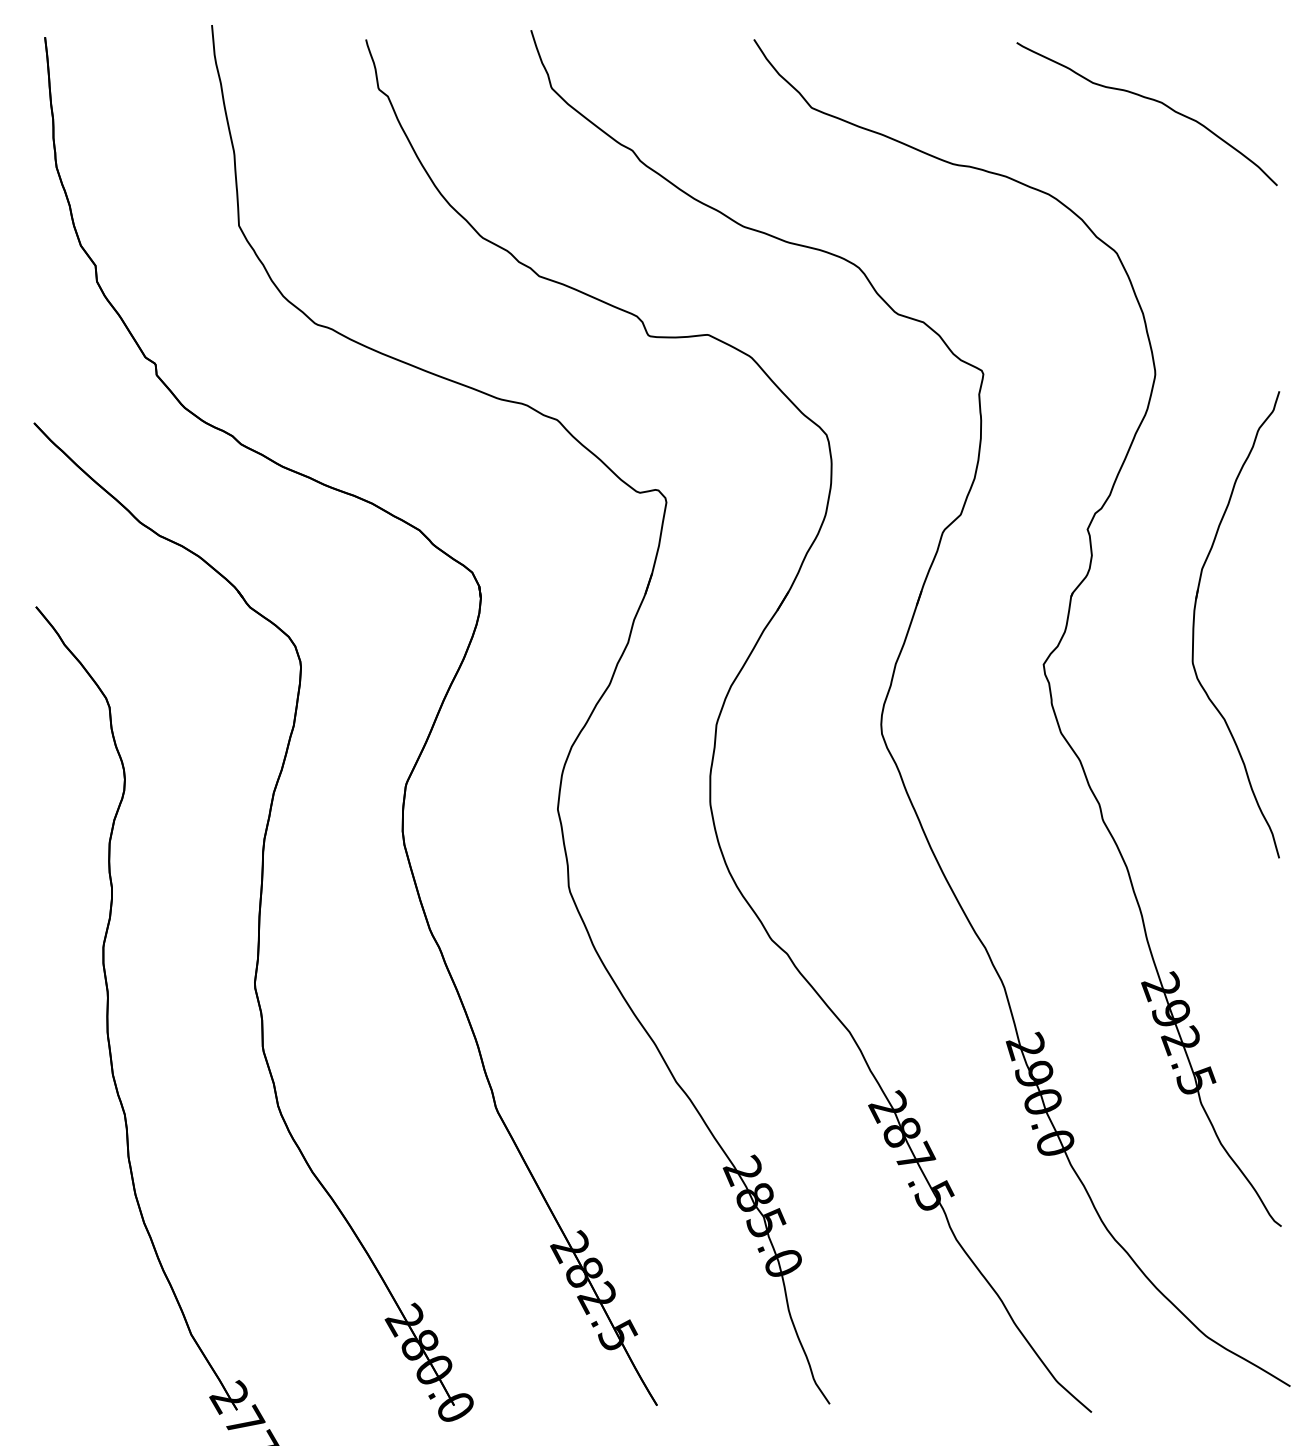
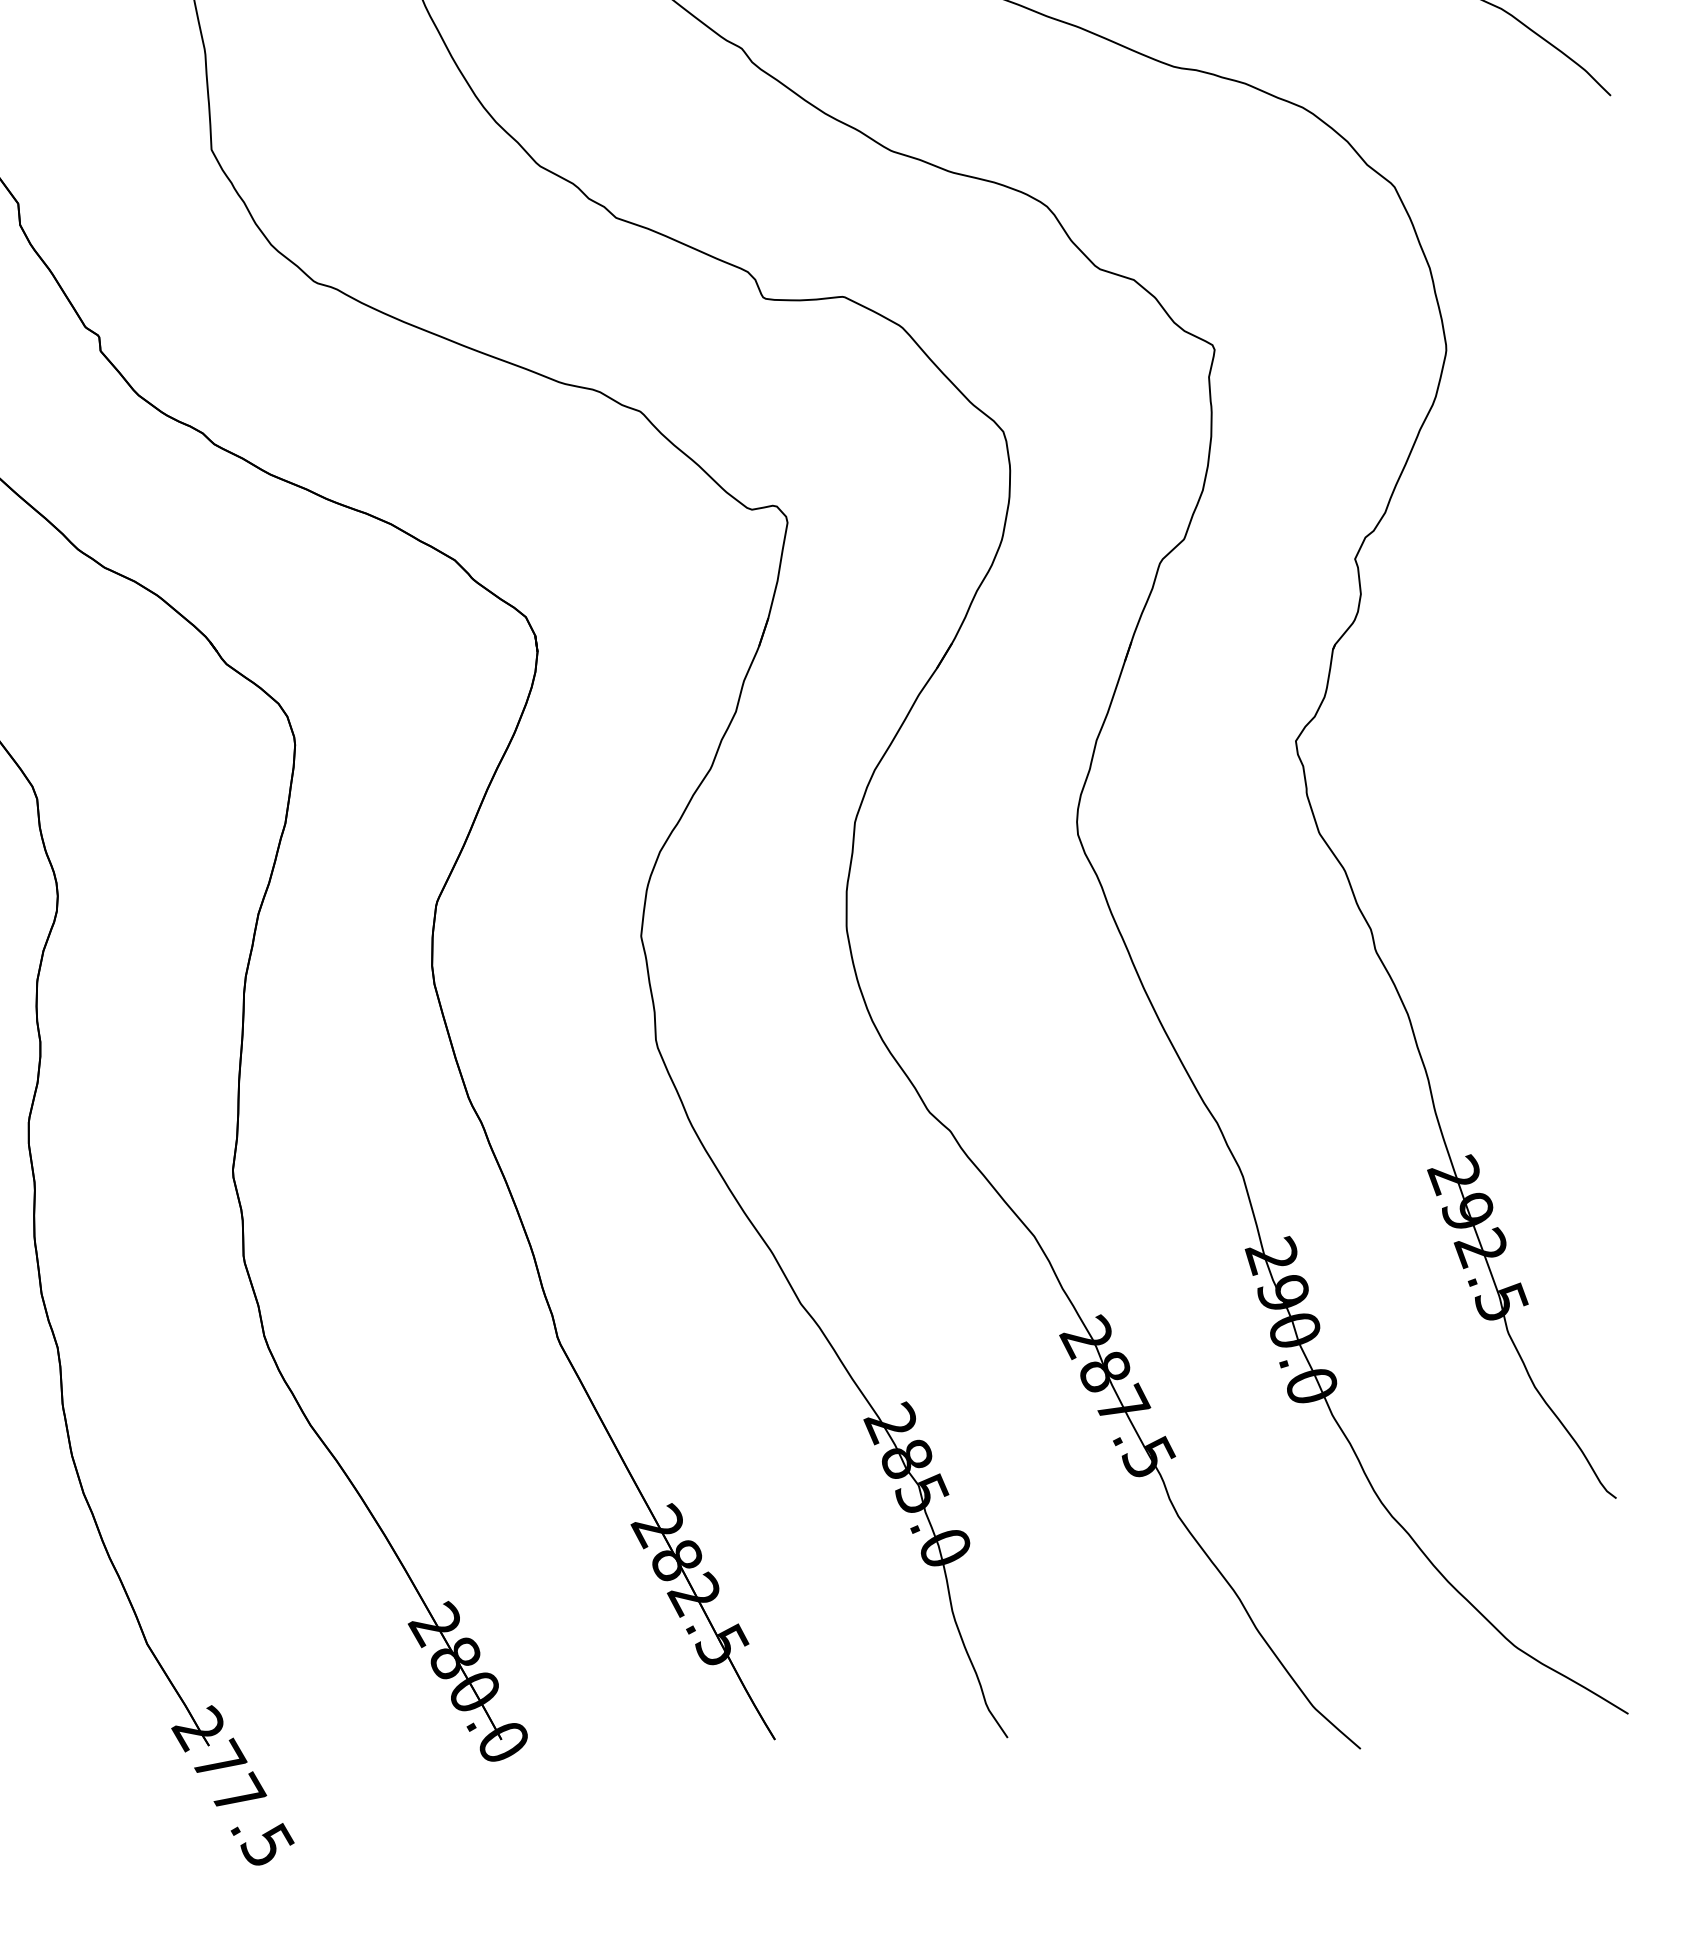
part: (1194, 624) -> (1499, 687), removed

